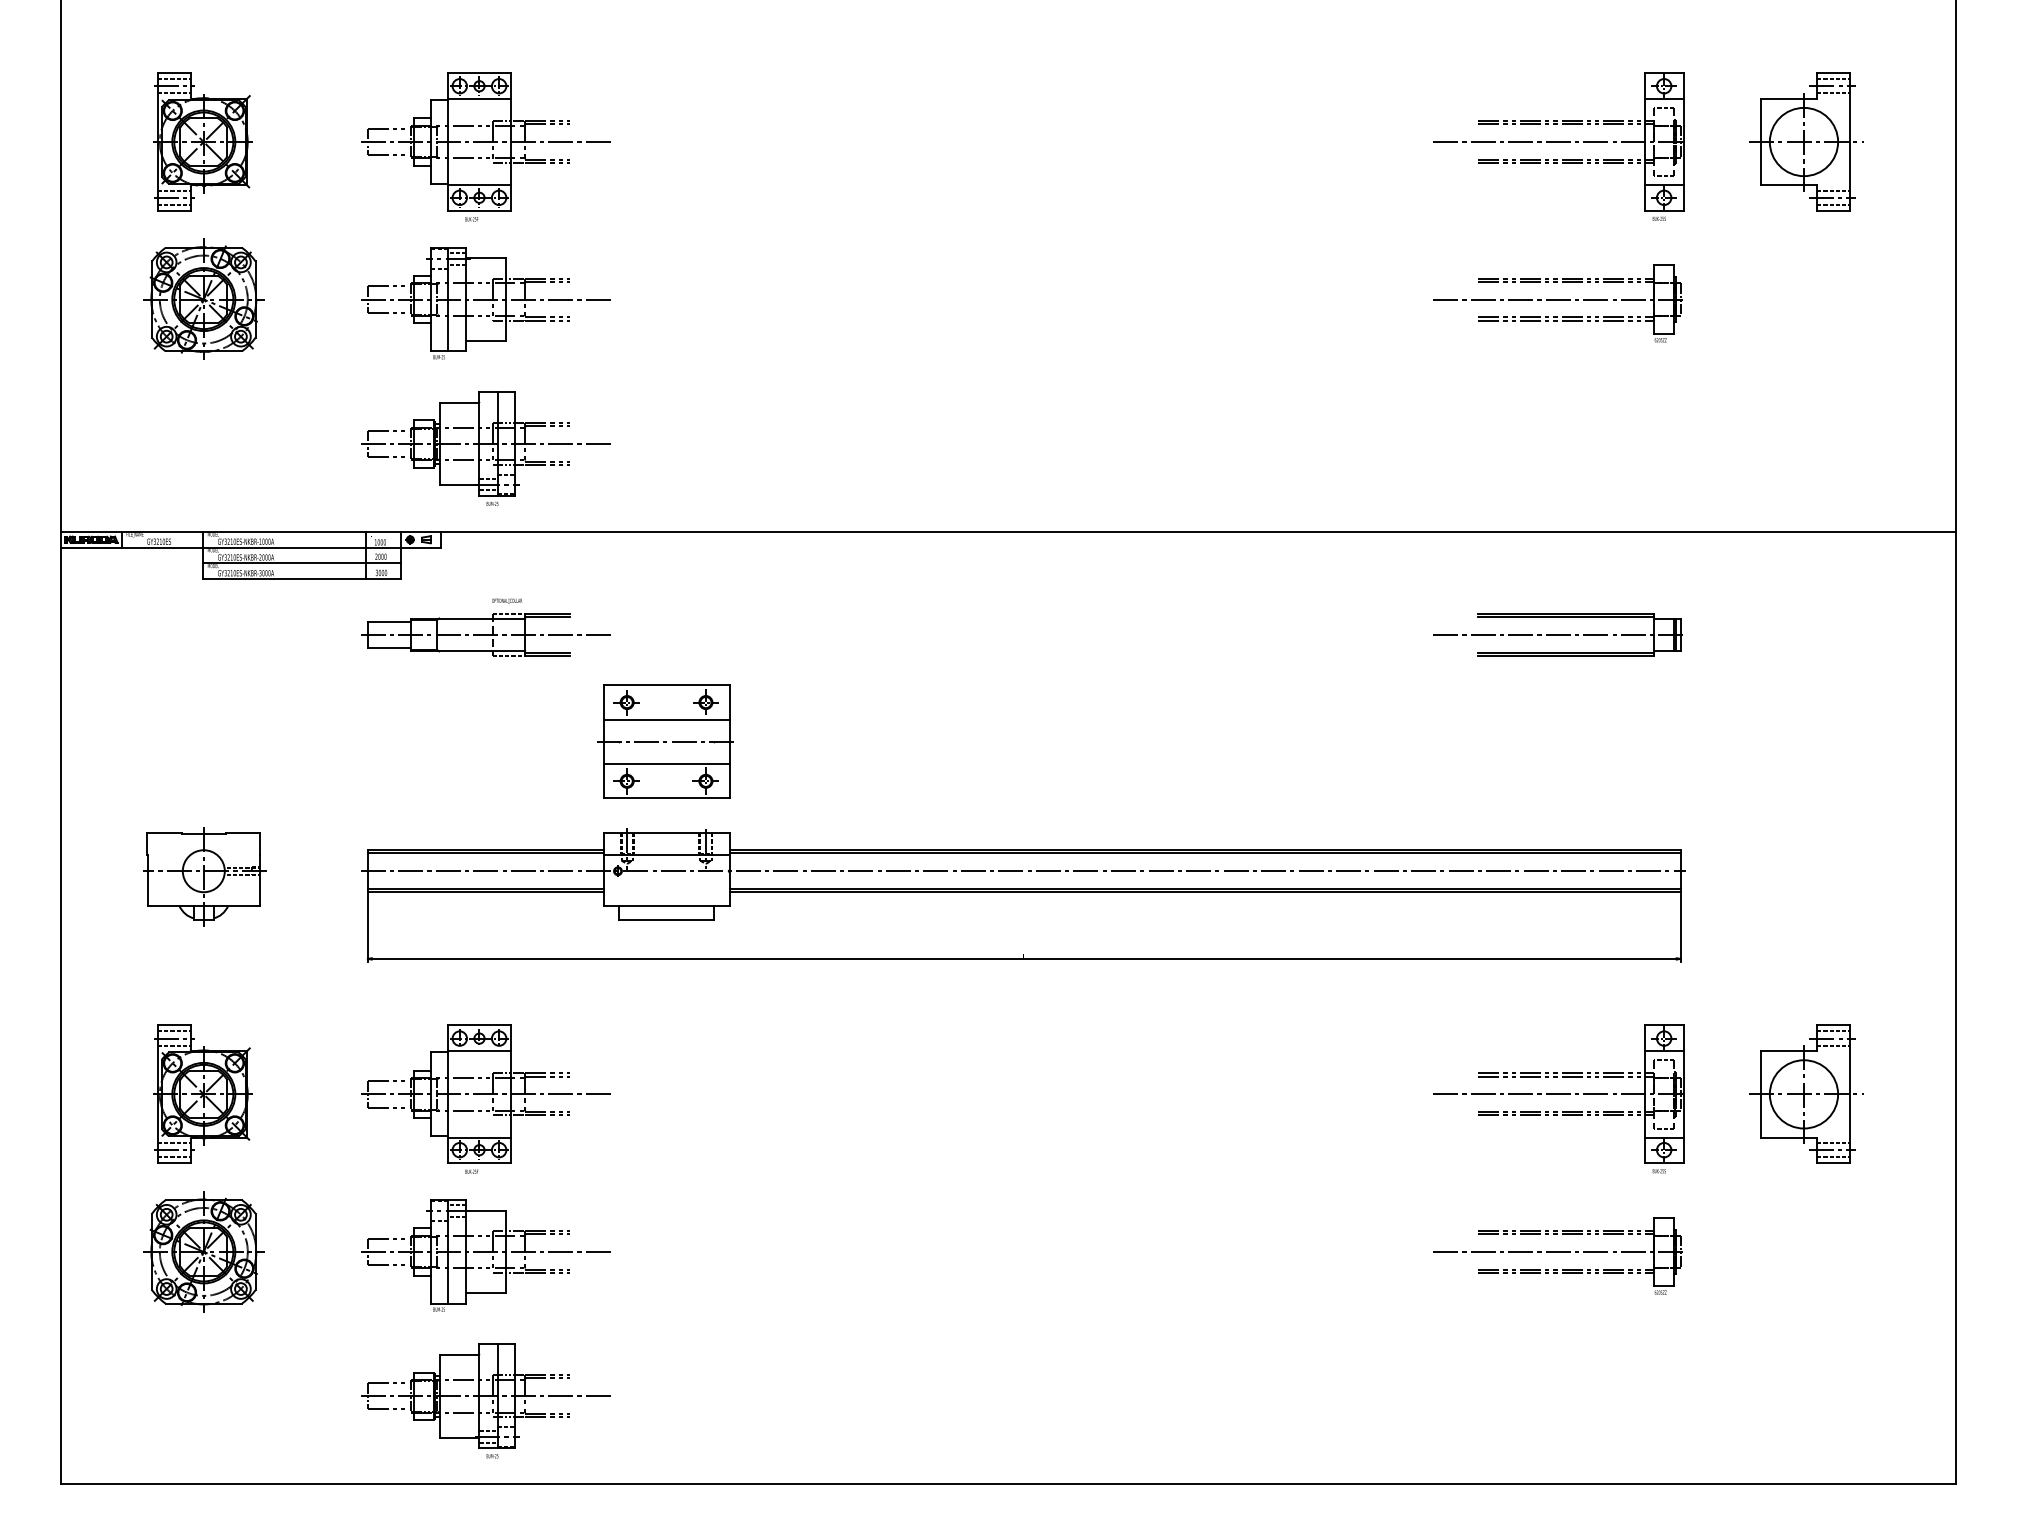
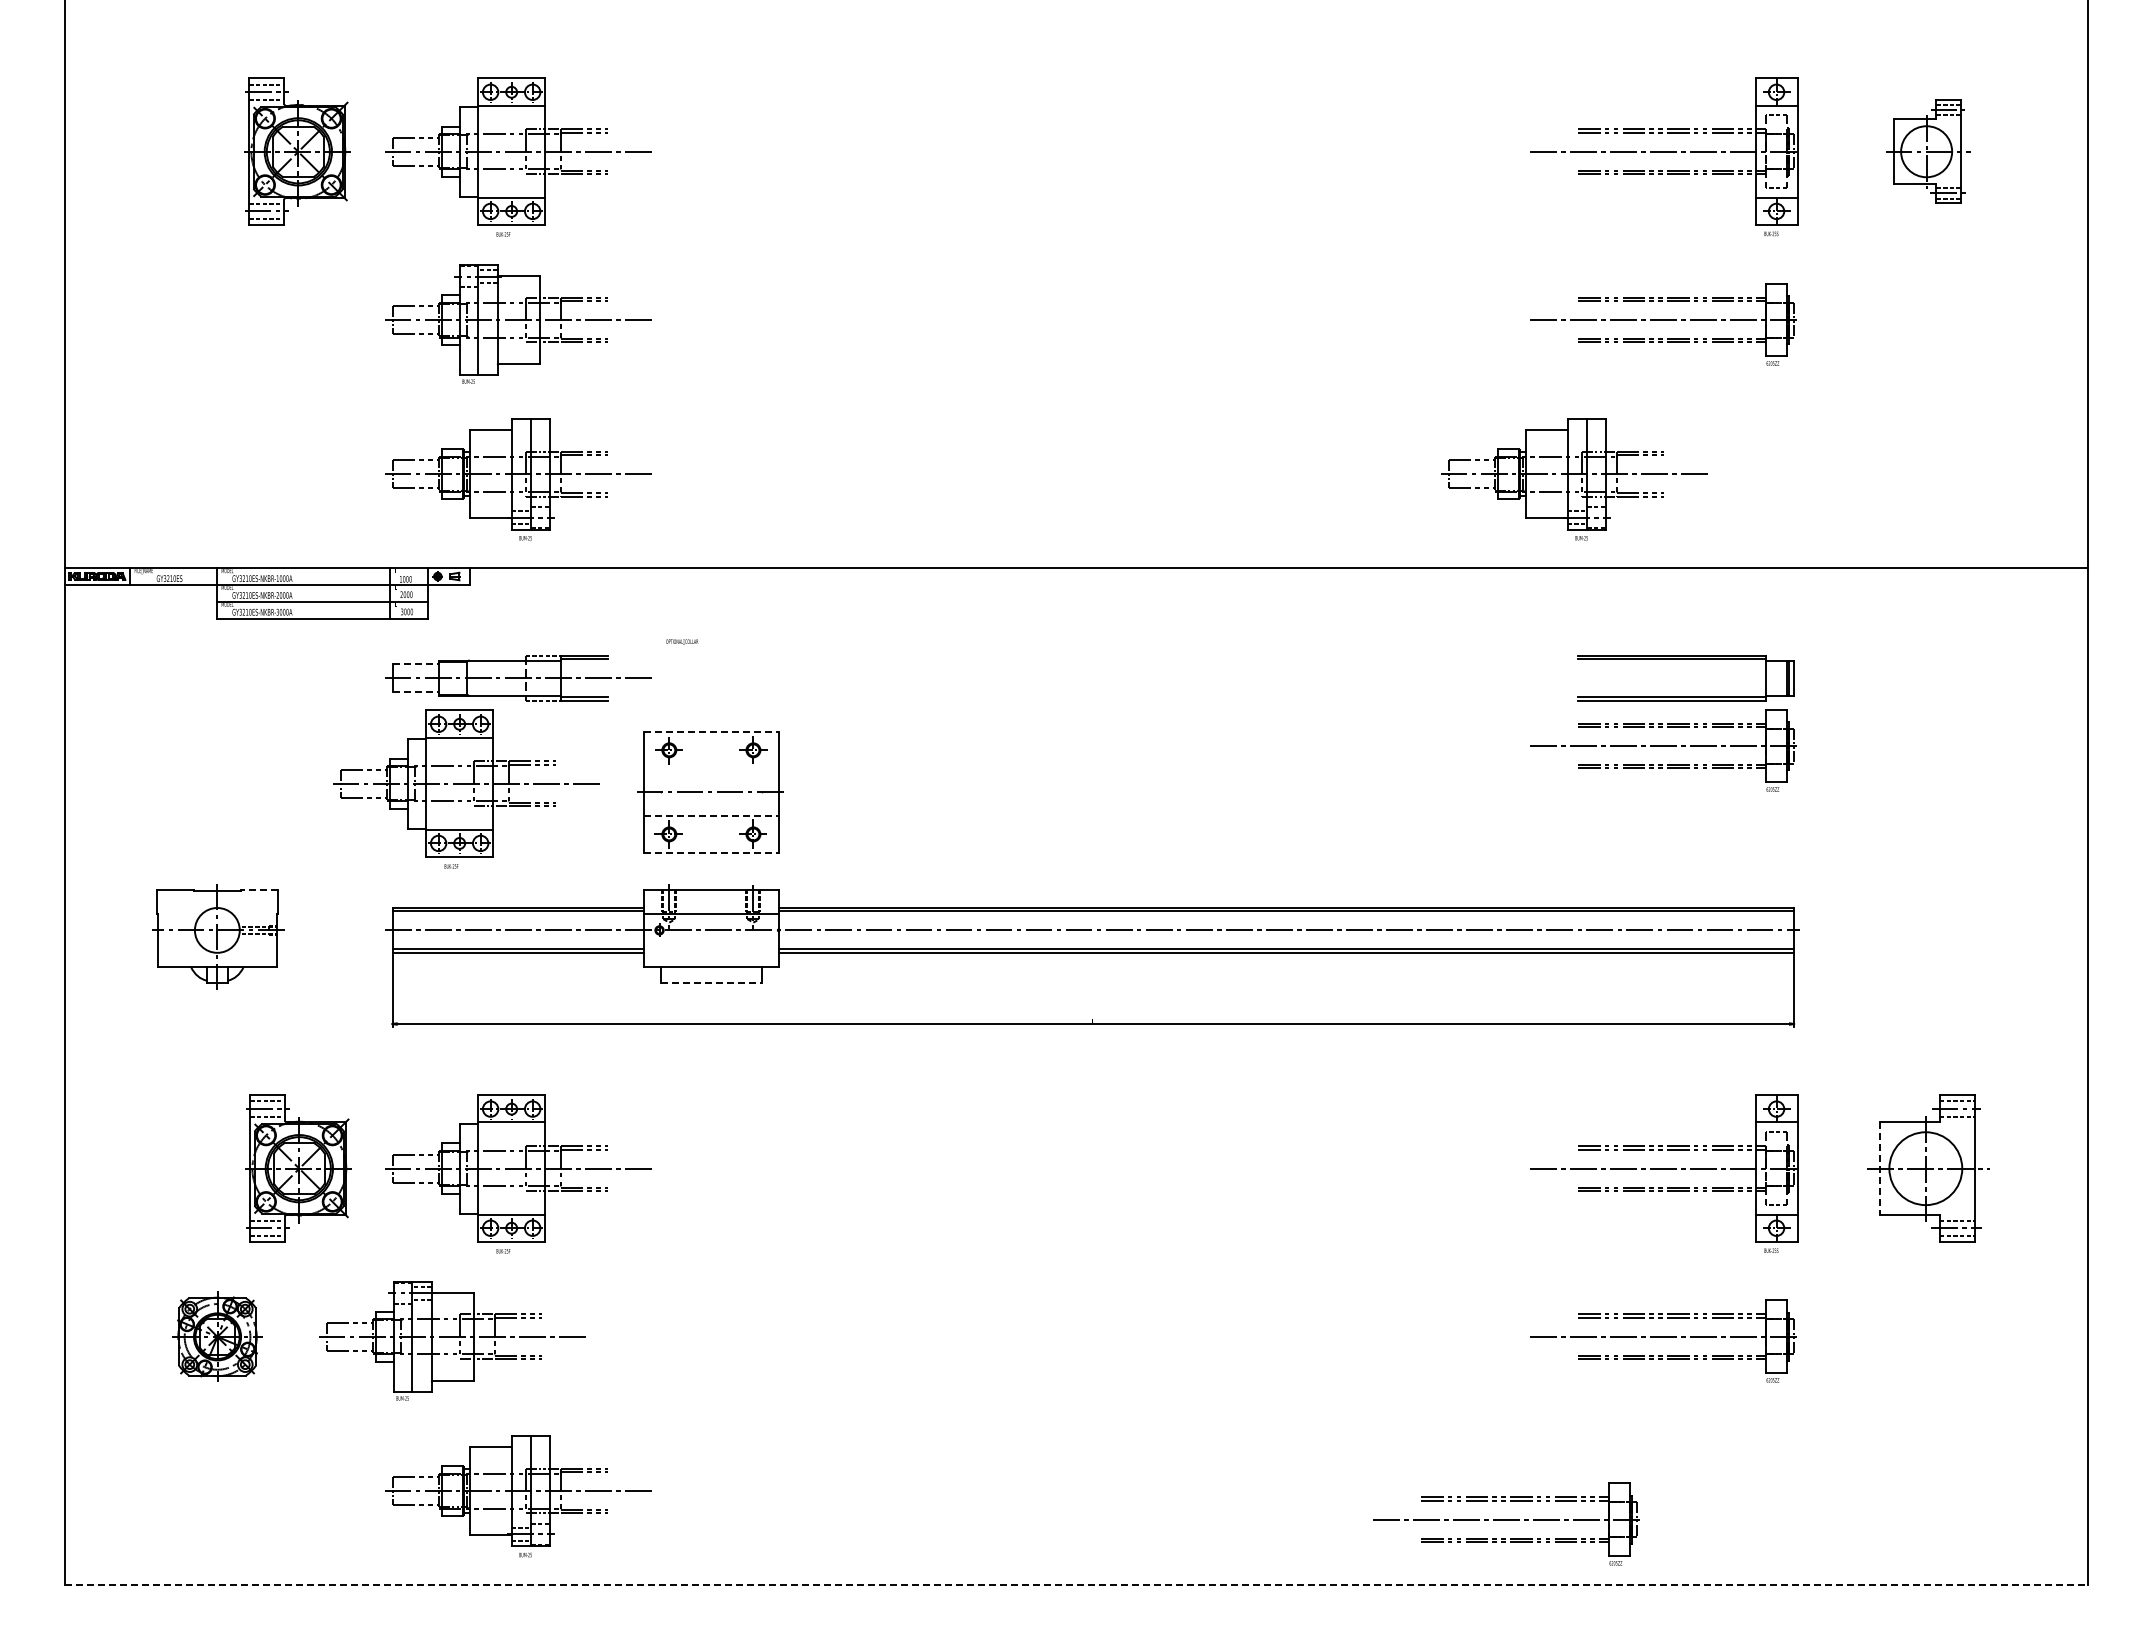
part: (203, 141) -> (297, 151), moved
part: (1806, 141) -> (1928, 151), size x0.7
part: (203, 299) -> (217, 319), removed
part: (1474, 448) -> (1574, 479), added
text: (507, 600) -> (682, 641), moved
line: (390, 622) -> (416, 664), solid -> dashed
line: (1560, 635) -> (1665, 678), removed
line: (390, 648) -> (416, 692), solid -> dashed
line: (666, 685) -> (711, 732), solid -> dashed
part: (1558, 702) -> (1663, 750), added
line: (666, 719) -> (711, 768), removed
part: (437, 738) -> (466, 788), added
line: (666, 764) -> (711, 816), solid -> dashed
line: (666, 798) -> (711, 852), solid -> dashed
line: (242, 832) -> (258, 889), solid -> dashed
line: (666, 920) -> (711, 982), solid -> dashed
part: (203, 1094) -> (298, 1168), moved
line: (1760, 1095) -> (1879, 1169), solid -> dashed
part: (203, 1251) -> (217, 1336), size x0.7
part: (485, 1255) -> (452, 1340), moved
part: (1411, 1426) -> (1506, 1523), added
line: (1008, 1483) -> (1076, 1584), solid -> dashed

